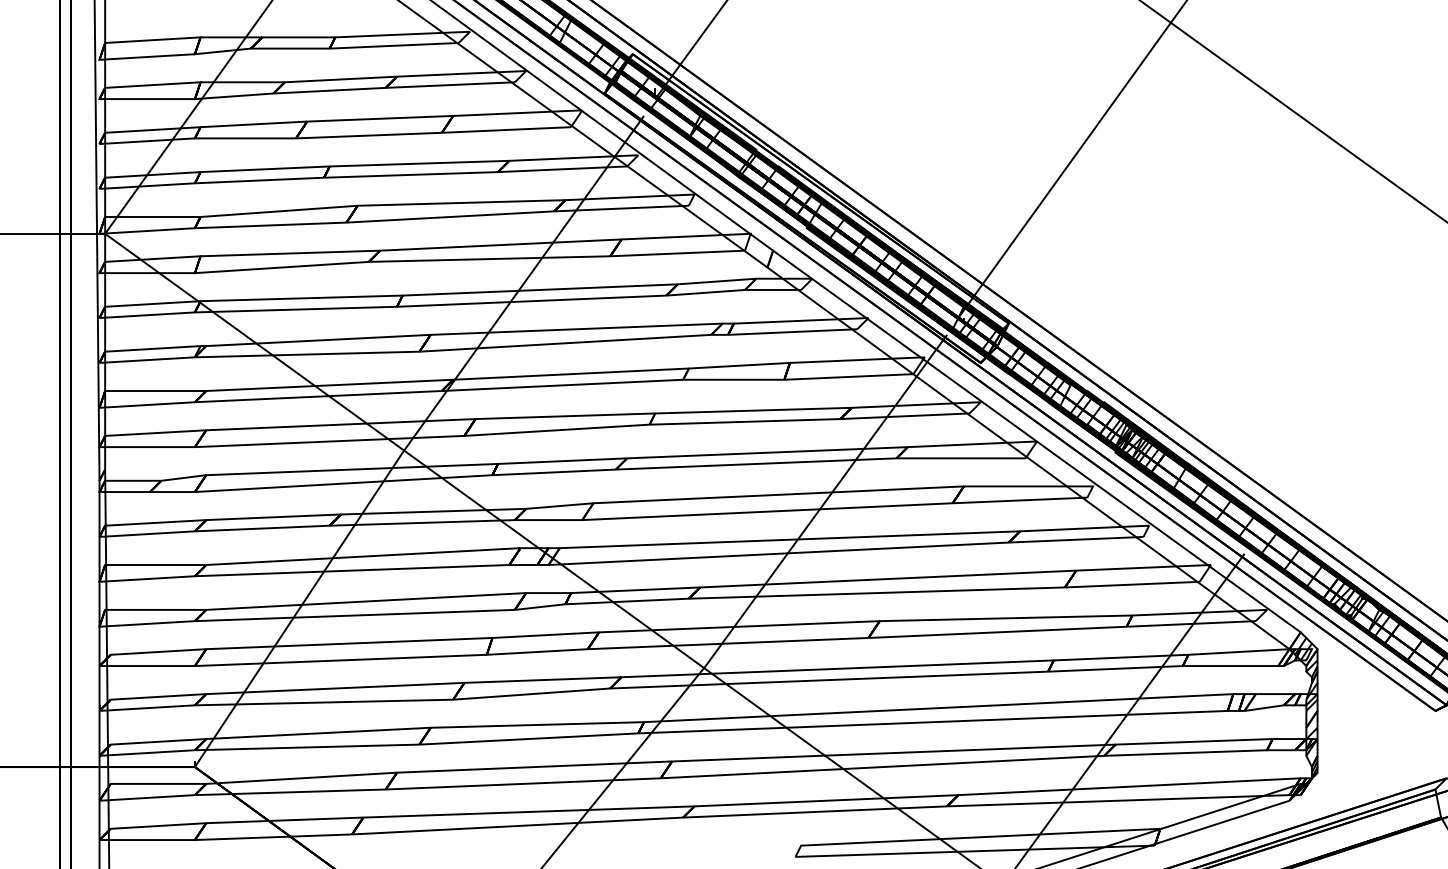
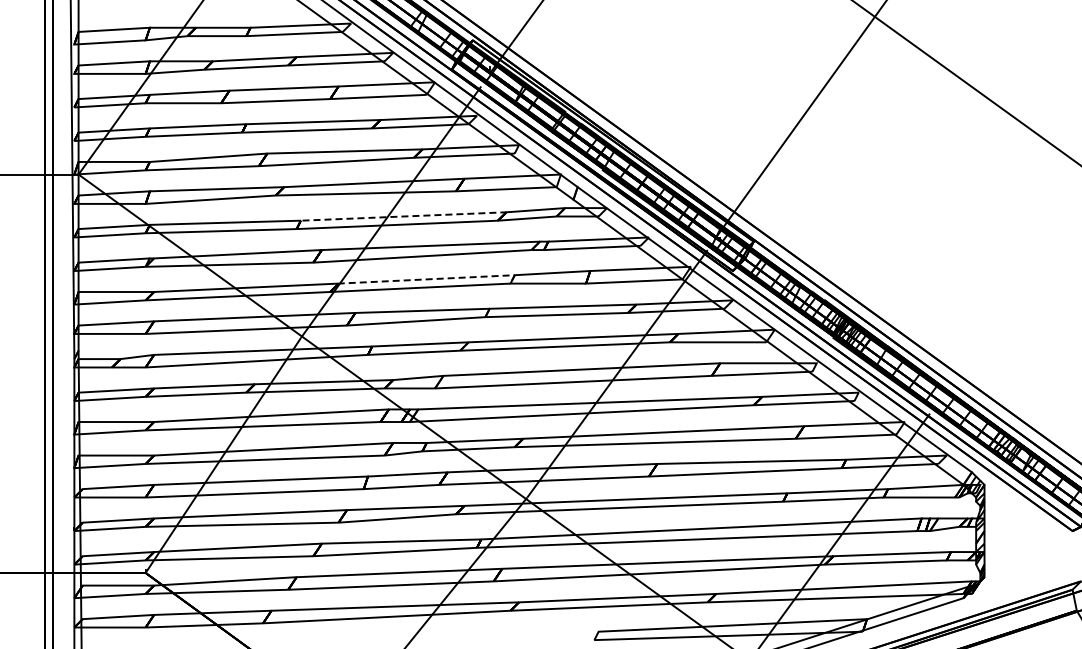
line: (541, 289) -> (404, 216), solid -> dashed
line: (570, 374) -> (426, 279), solid -> dashed

